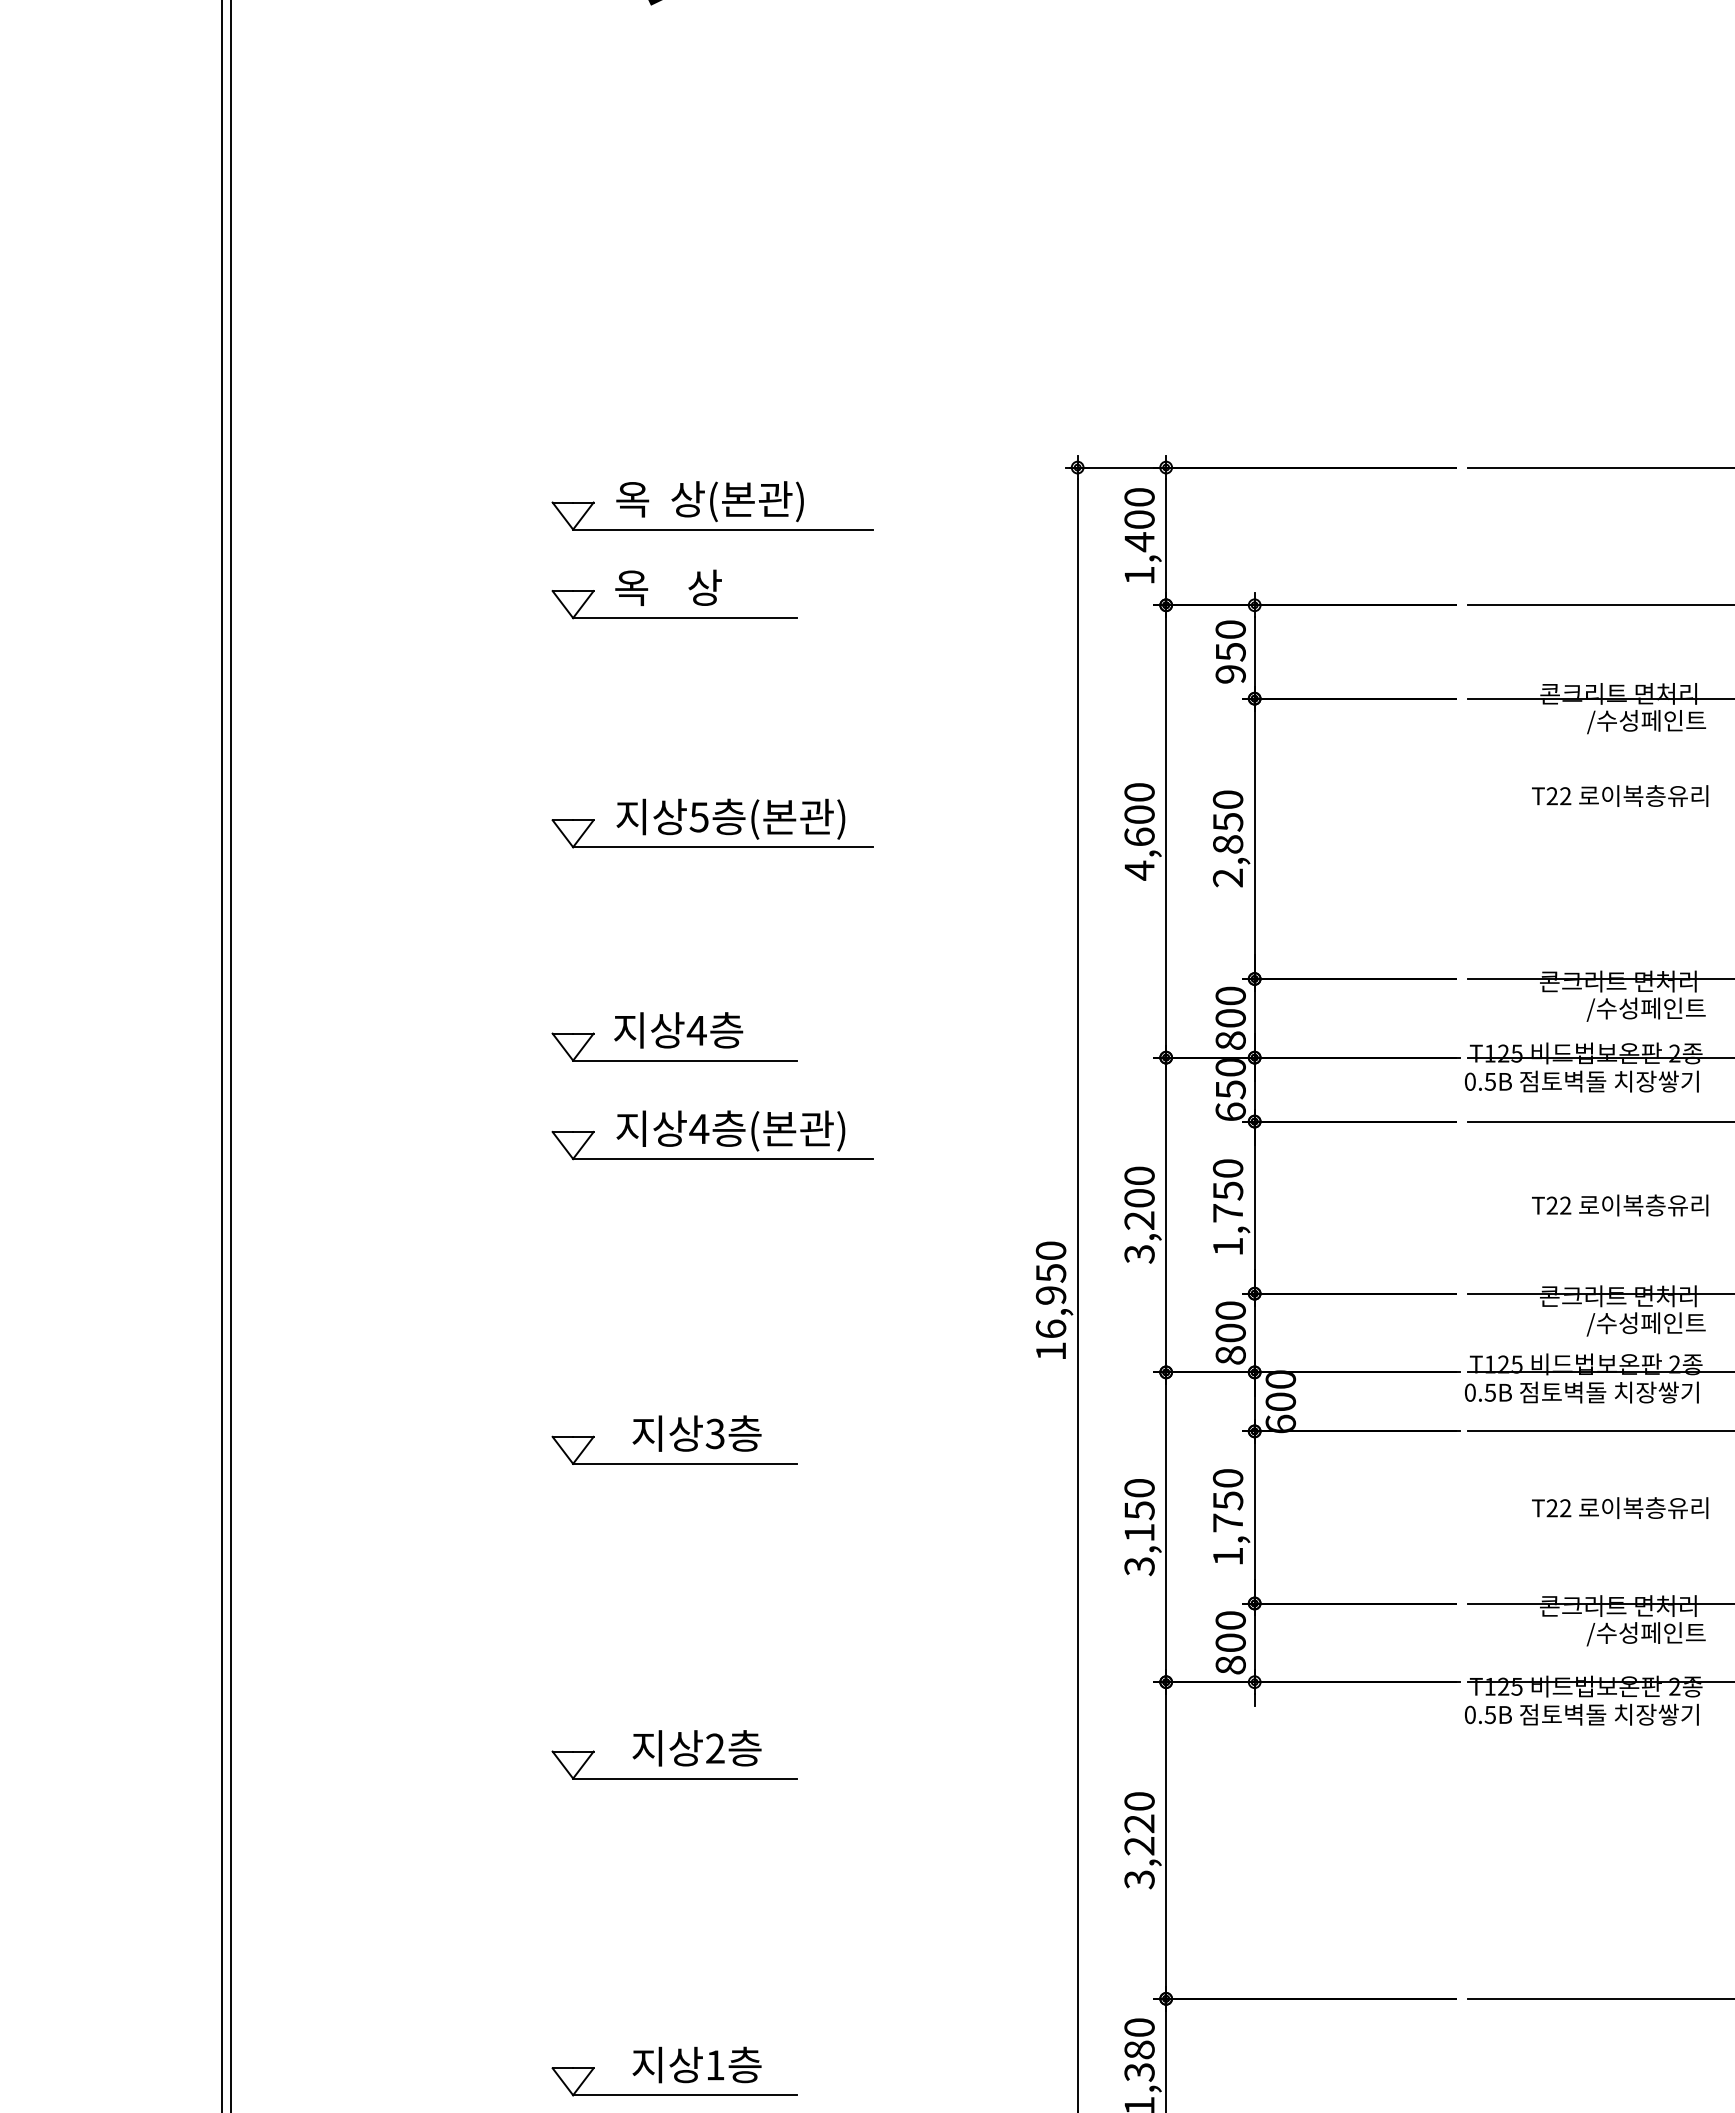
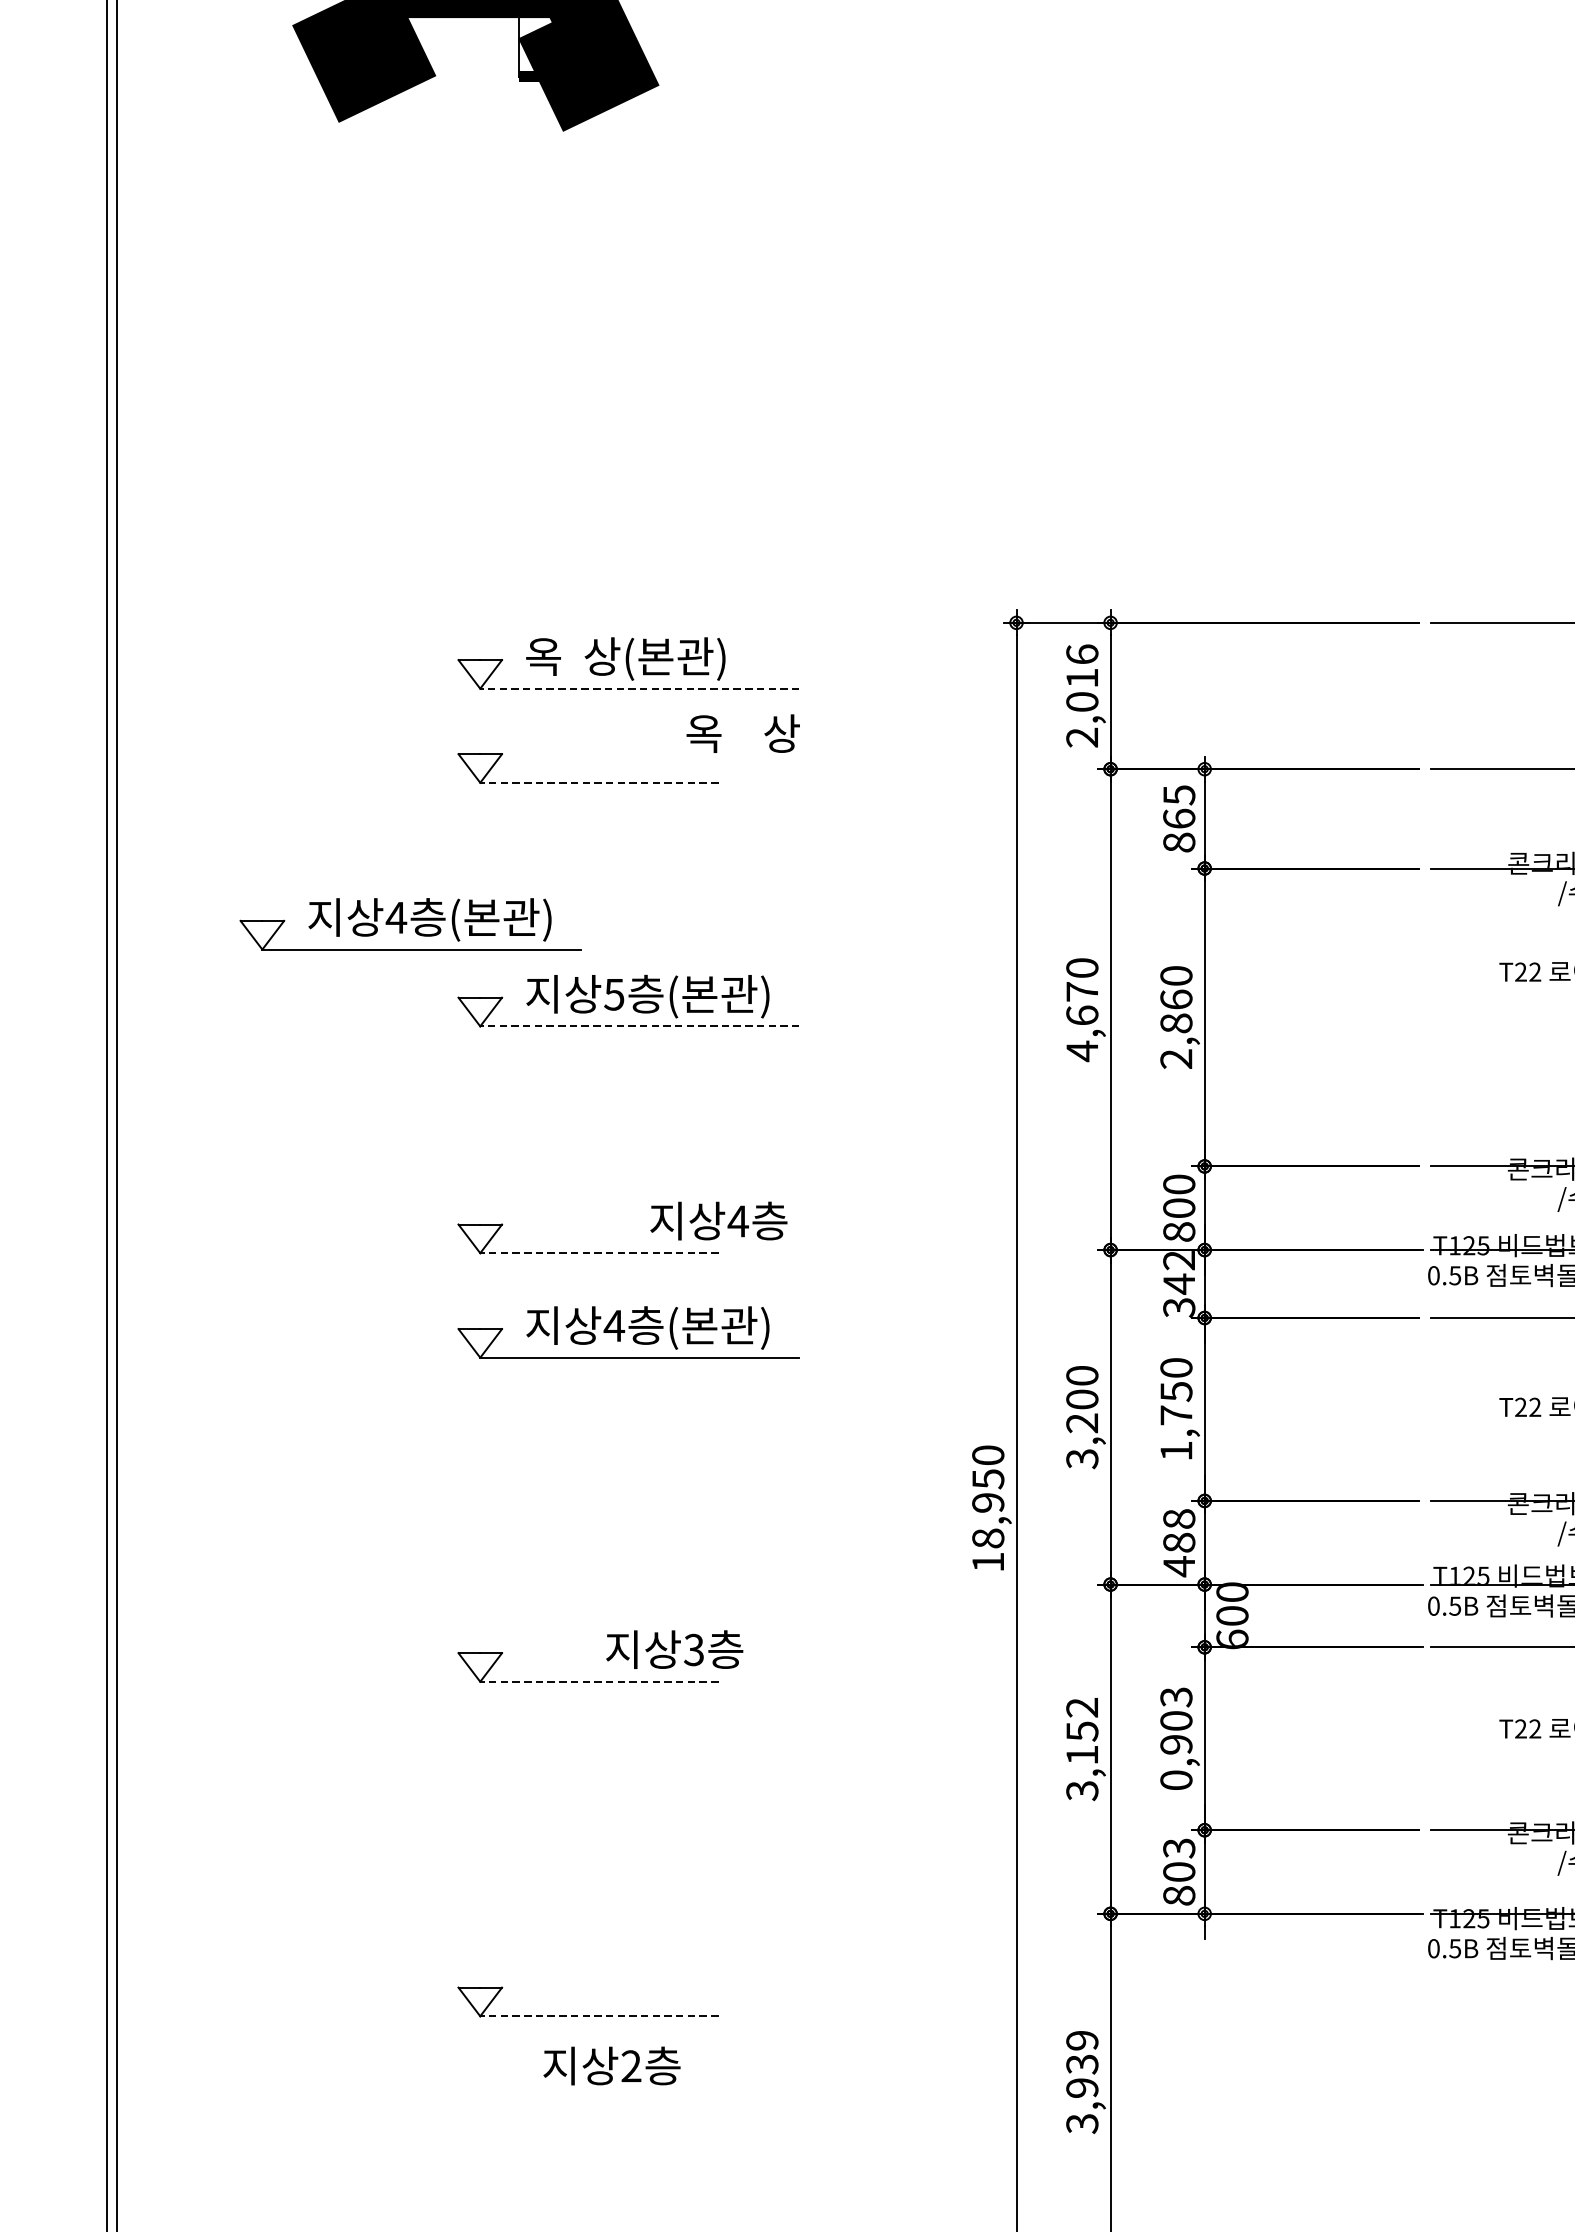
line: (722, 529) -> (639, 688), solid -> dashed
text: (1139, 535) -> (1082, 695), 1,400 -> 2,016
text: (668, 587) -> (743, 733), moved
line: (684, 618) -> (598, 783), solid -> dashed
text: (1230, 651) -> (1178, 818), 950 -> 865
part: (507, 751) -> (410, 924), added
text: (1139, 814) -> (1082, 991), 4,600 -> 4,670
text: (1227, 821) -> (1175, 999), 2,850 -> 2,860
line: (722, 847) -> (639, 1026), solid -> dashed
text: (678, 1030) -> (718, 1221), moved
line: (684, 1060) -> (598, 1253), solid -> dashed
text: (1230, 1090) -> (1178, 1284), 650 -> 342
text: (1050, 1328) -> (987, 1537), 16,950 -> 18,950
text: (1230, 1333) -> (1178, 1543), 800 -> 488
text: (696, 1433) -> (674, 1649), moved
line: (684, 1463) -> (598, 1681), solid -> dashed
text: (1139, 1488) -> (1082, 1707), 3,150 -> 3,152
text: (1227, 1517) -> (1175, 1738), 1,750 -> 0,903
text: (1230, 1620) -> (1178, 1848), 800 -> 803
text: (696, 1748) -> (611, 2066), moved
line: (684, 1778) -> (598, 2016), solid -> dashed
text: (1139, 1823) -> (1082, 2064), 3,220 -> 3,939

